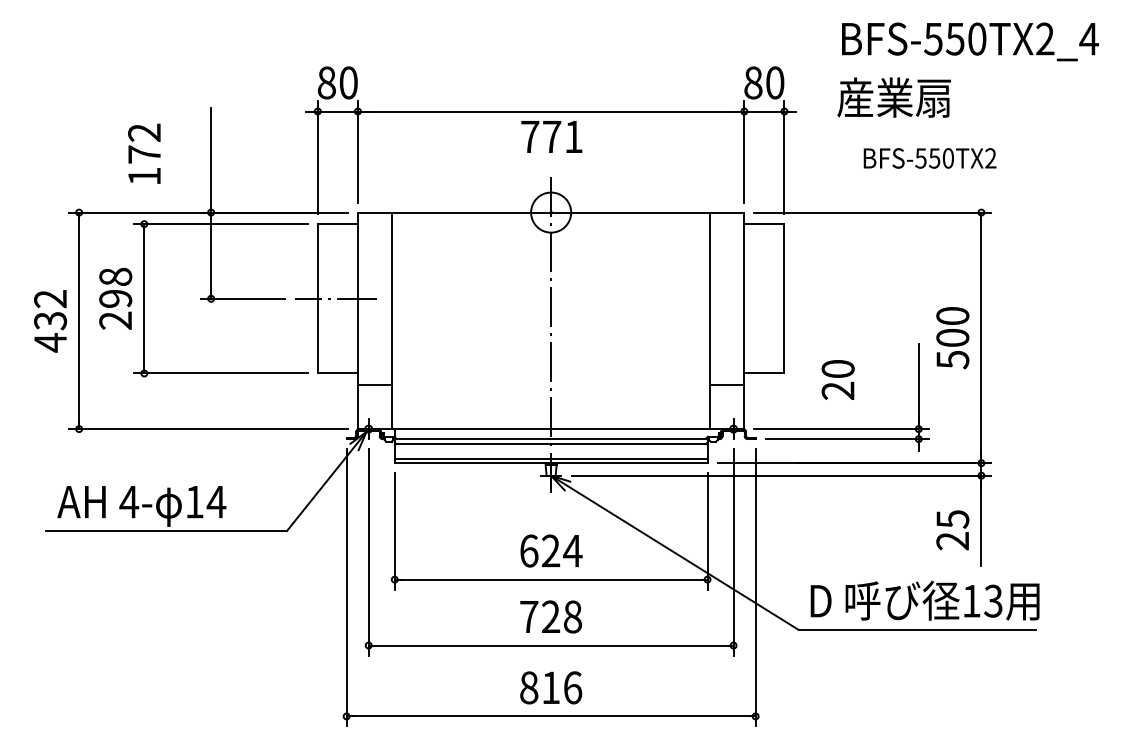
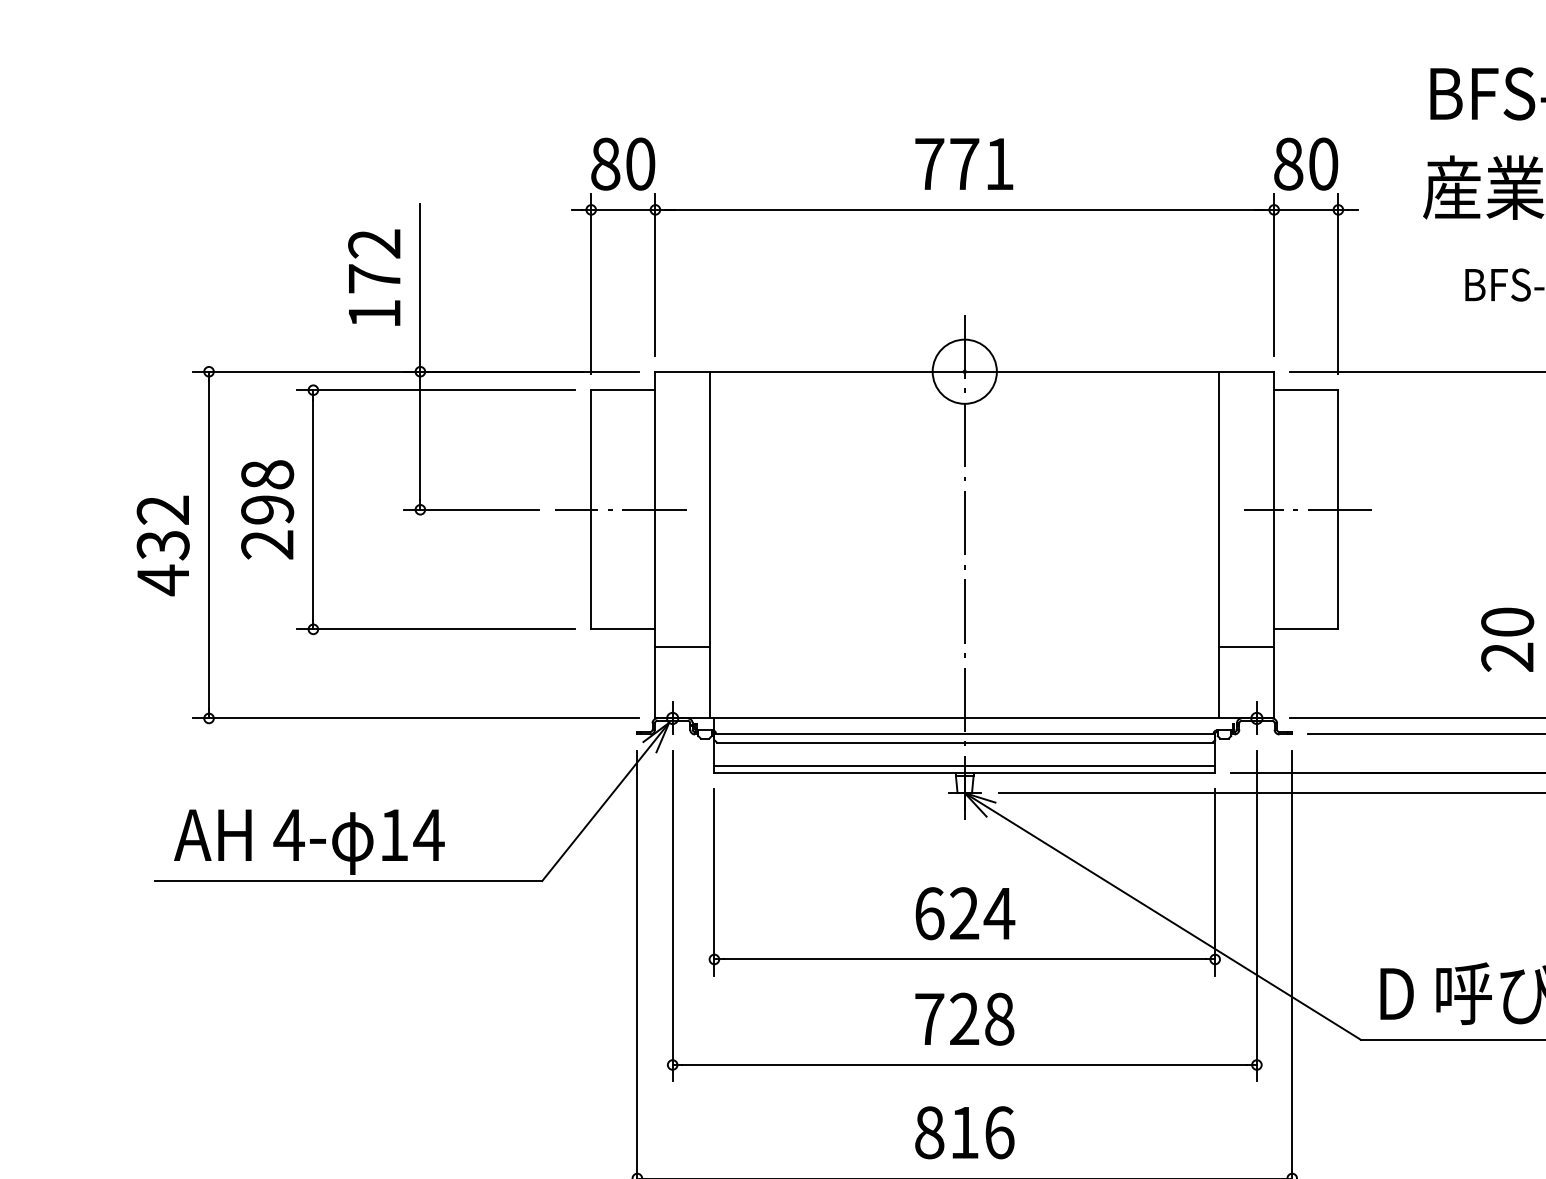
text: (551, 136) -> (963, 163), moved
text: (144, 153) -> (374, 277), moved
line: (765, 298) -> (1308, 509), added
text: (837, 379) -> (1506, 638), moved

